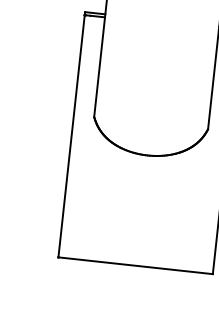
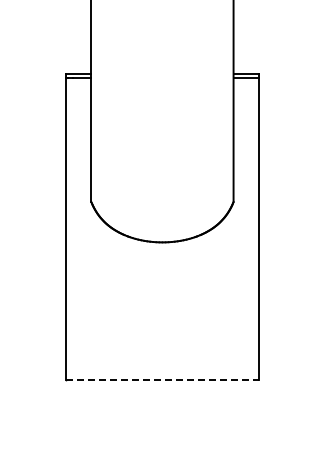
line: (135, 266) -> (162, 380), solid -> dashed

